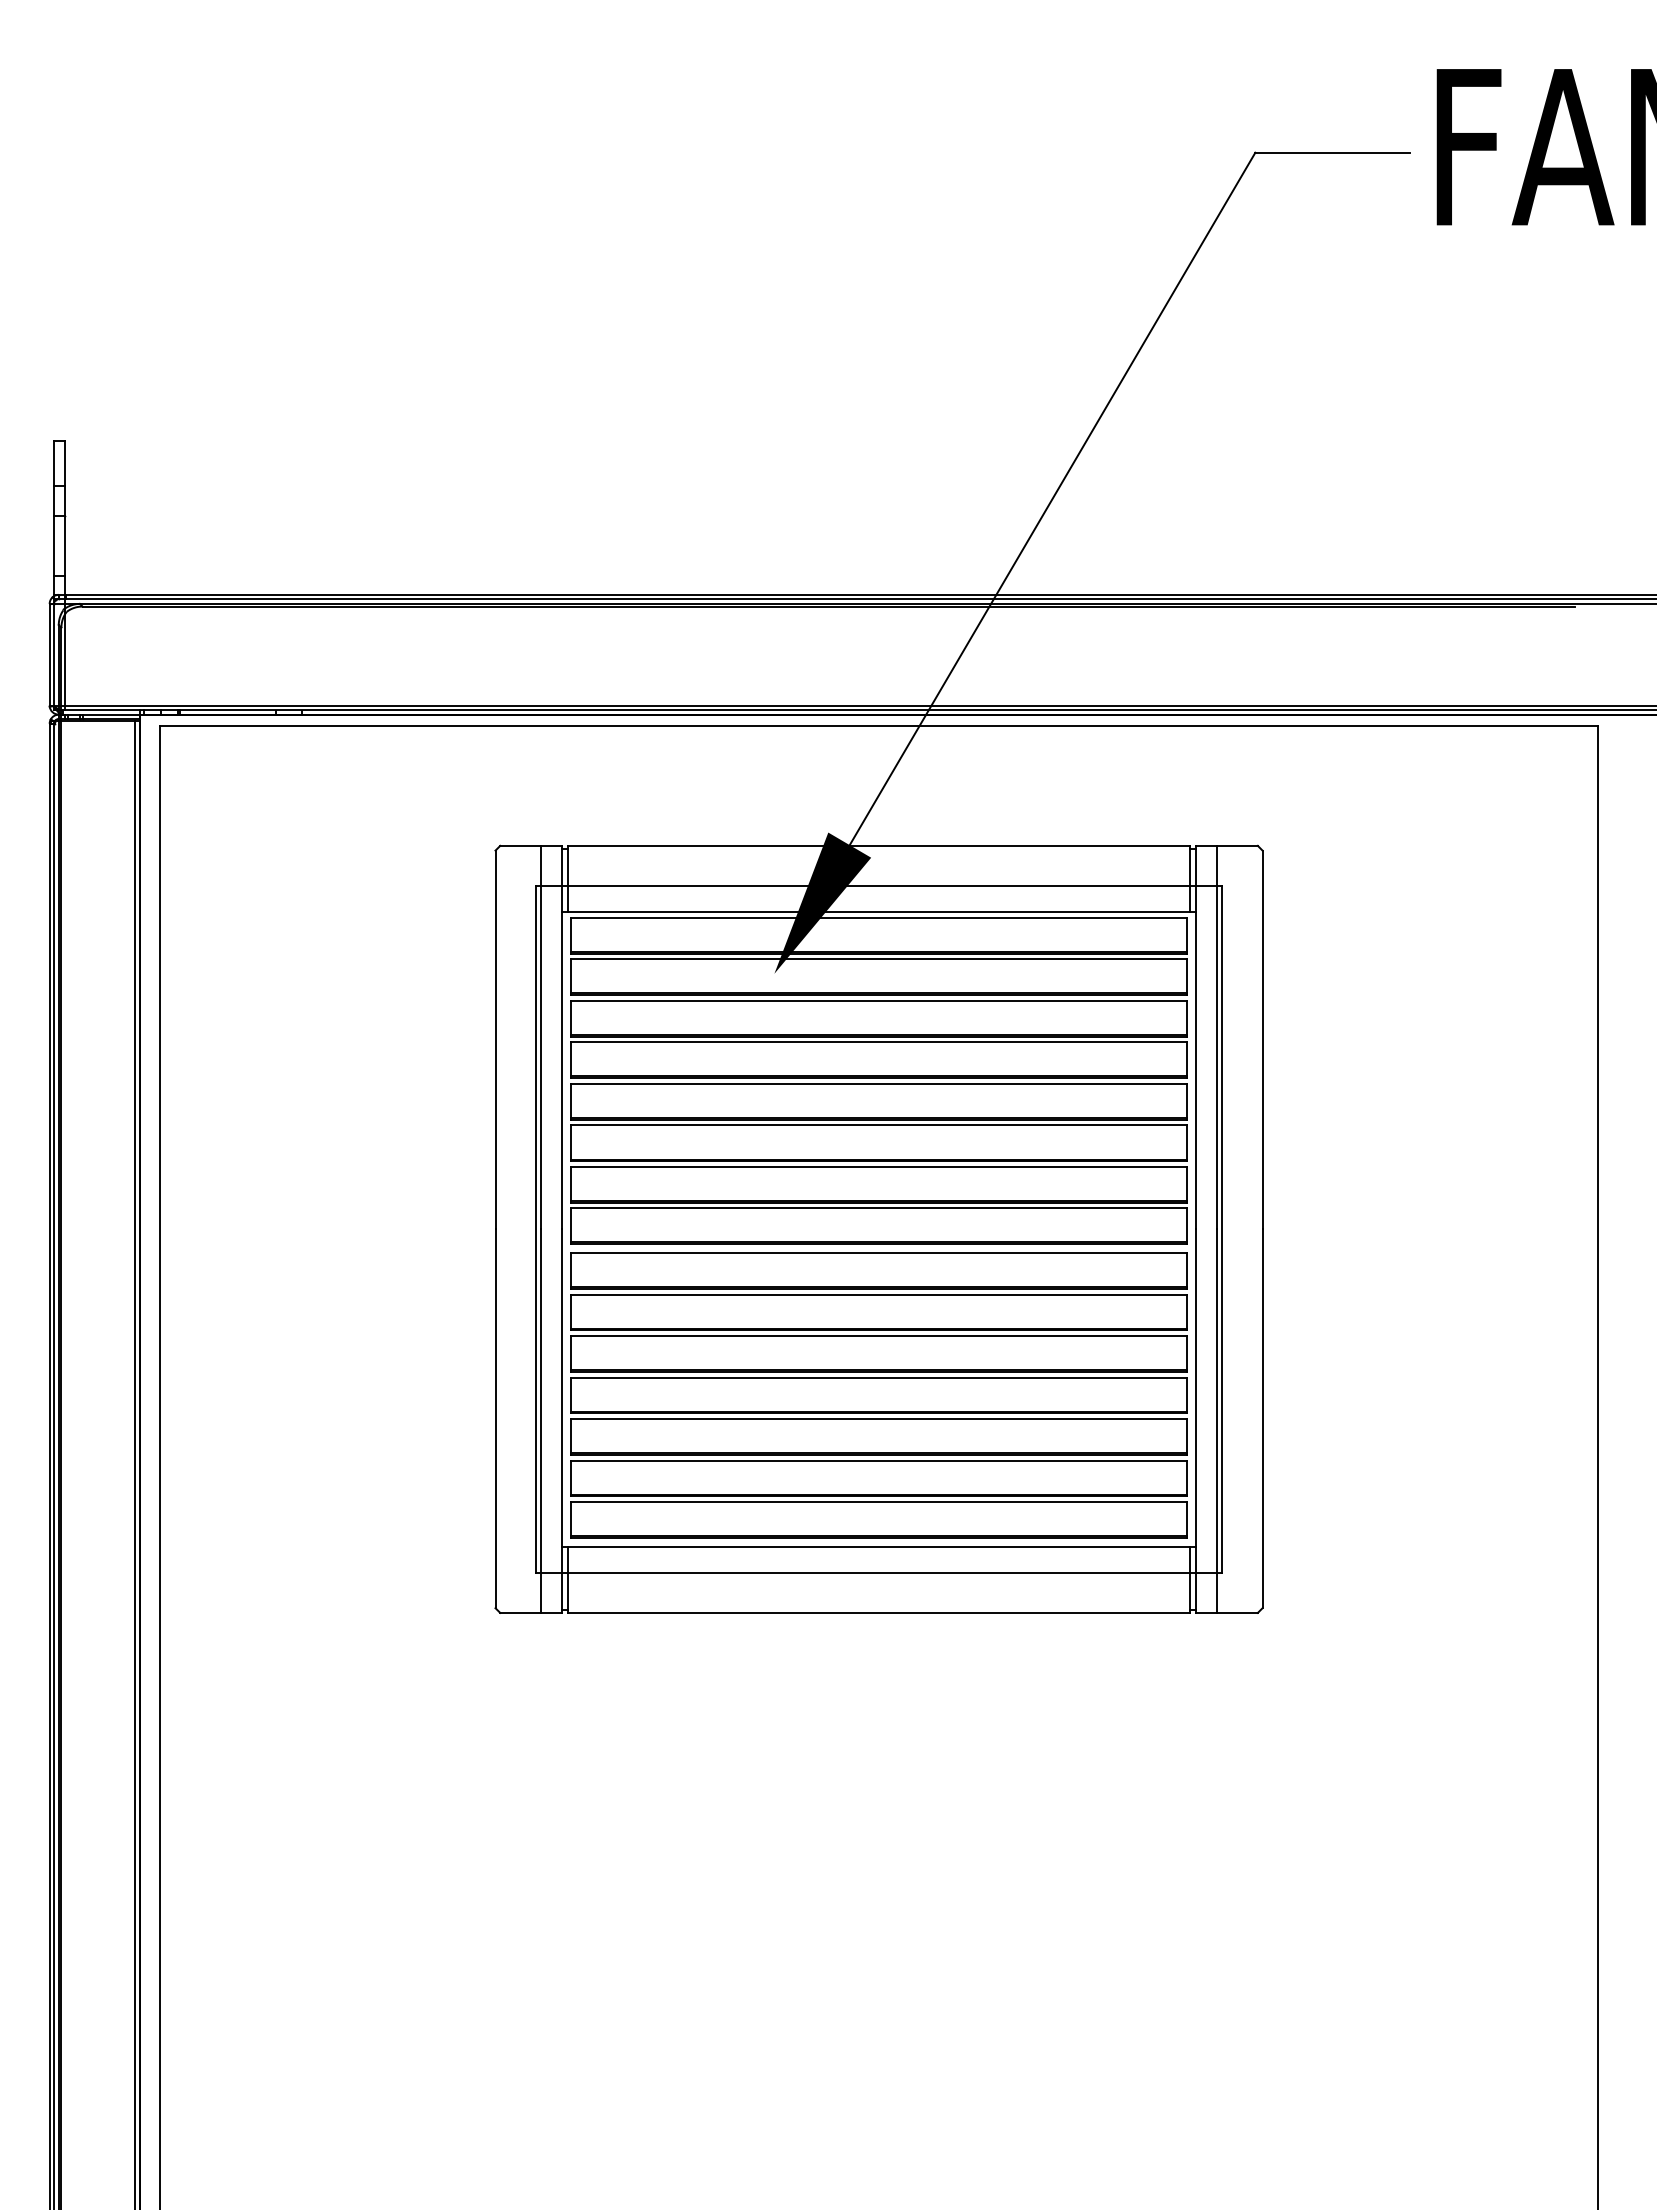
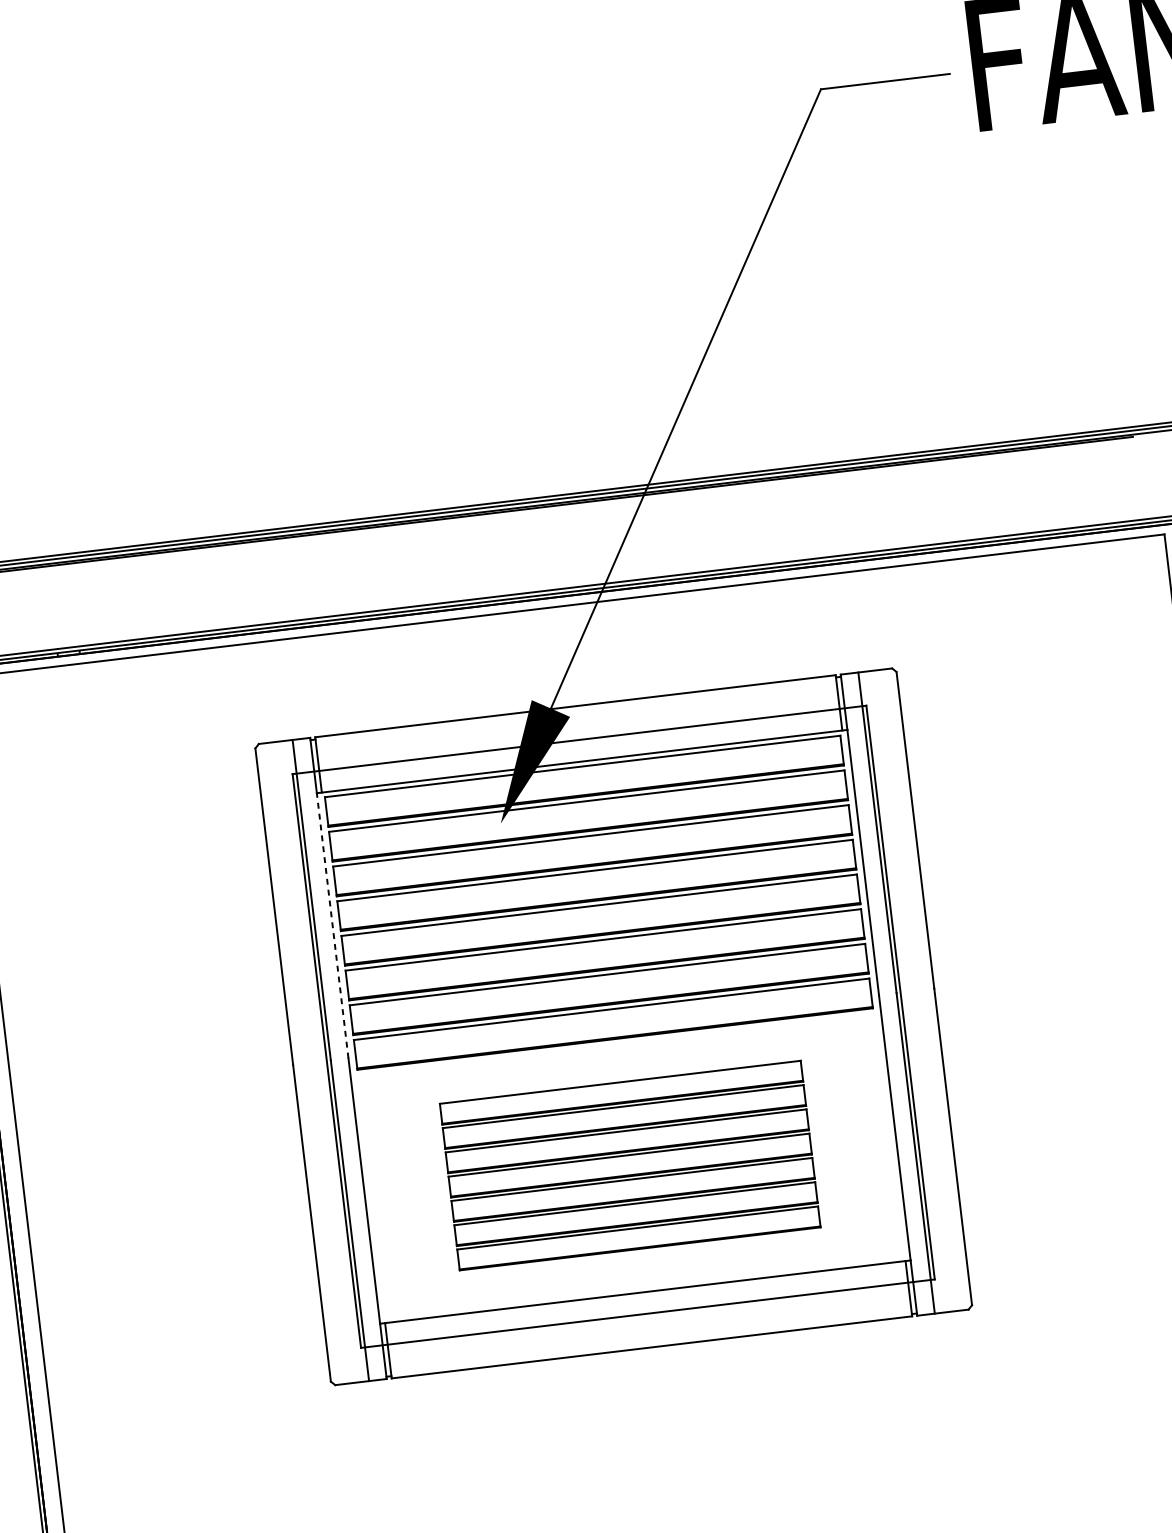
line: (561, 1070) -> (332, 925), solid -> dashed
part: (878, 1395) -> (629, 1165), size x0.7

